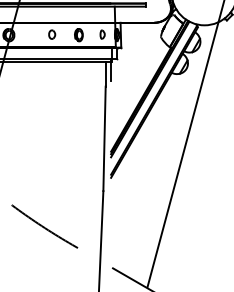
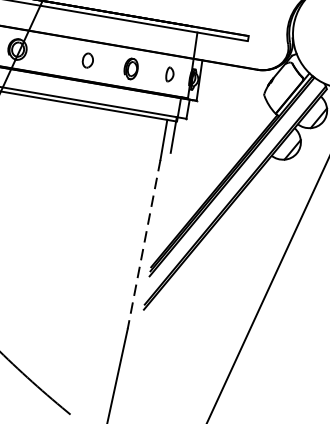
line: (104, 139) -> (143, 245), solid -> dashed

